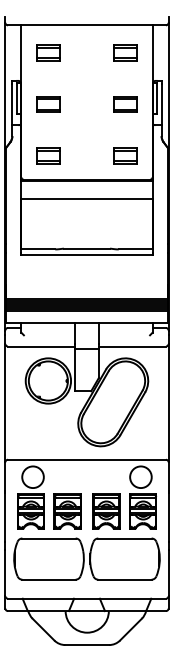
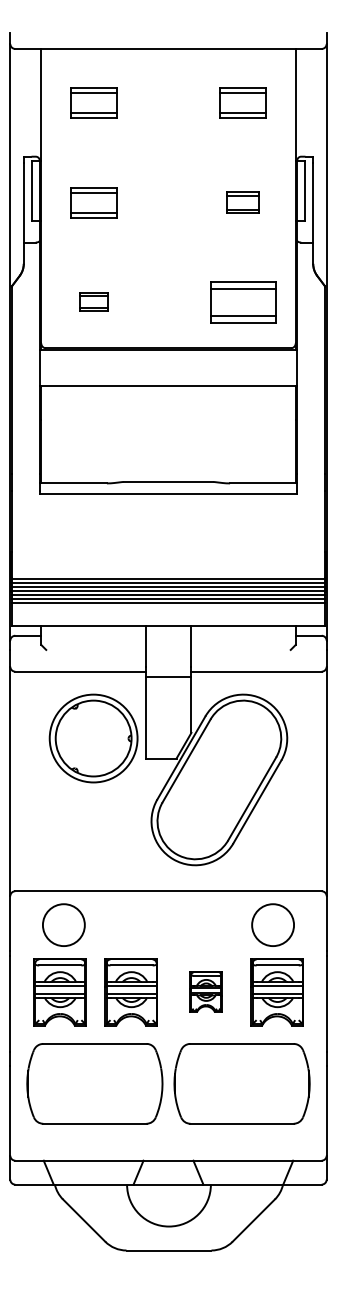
part: (125, 104) -> (243, 202), size x0.7
part: (48, 155) -> (93, 301), size x0.6
part: (125, 155) -> (243, 301), size x1.4
part: (106, 511) -> (206, 991), size x0.6

